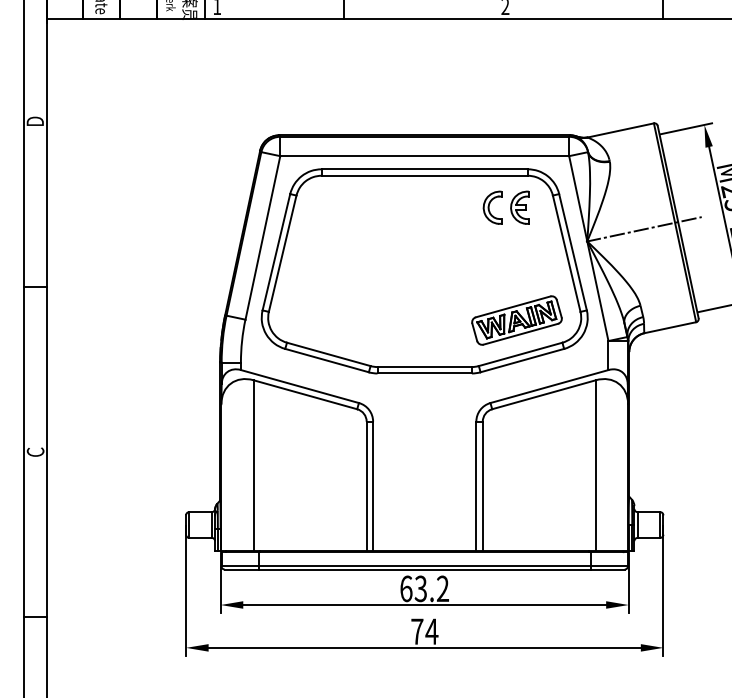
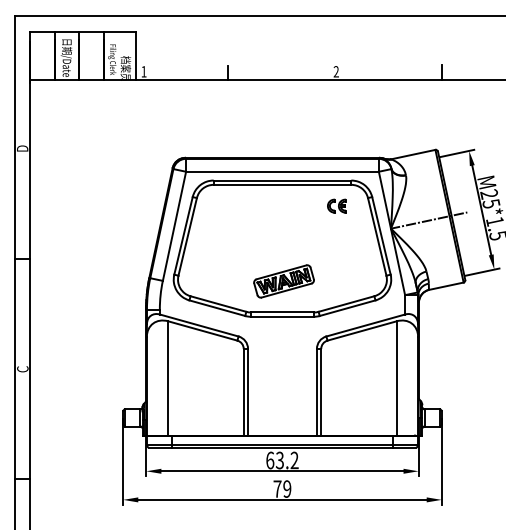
part: (505, 206) -> (336, 205), size x0.6
part: (516, 320) -> (283, 281), moved
text: (430, 630) -> (286, 488), 74 -> 79

